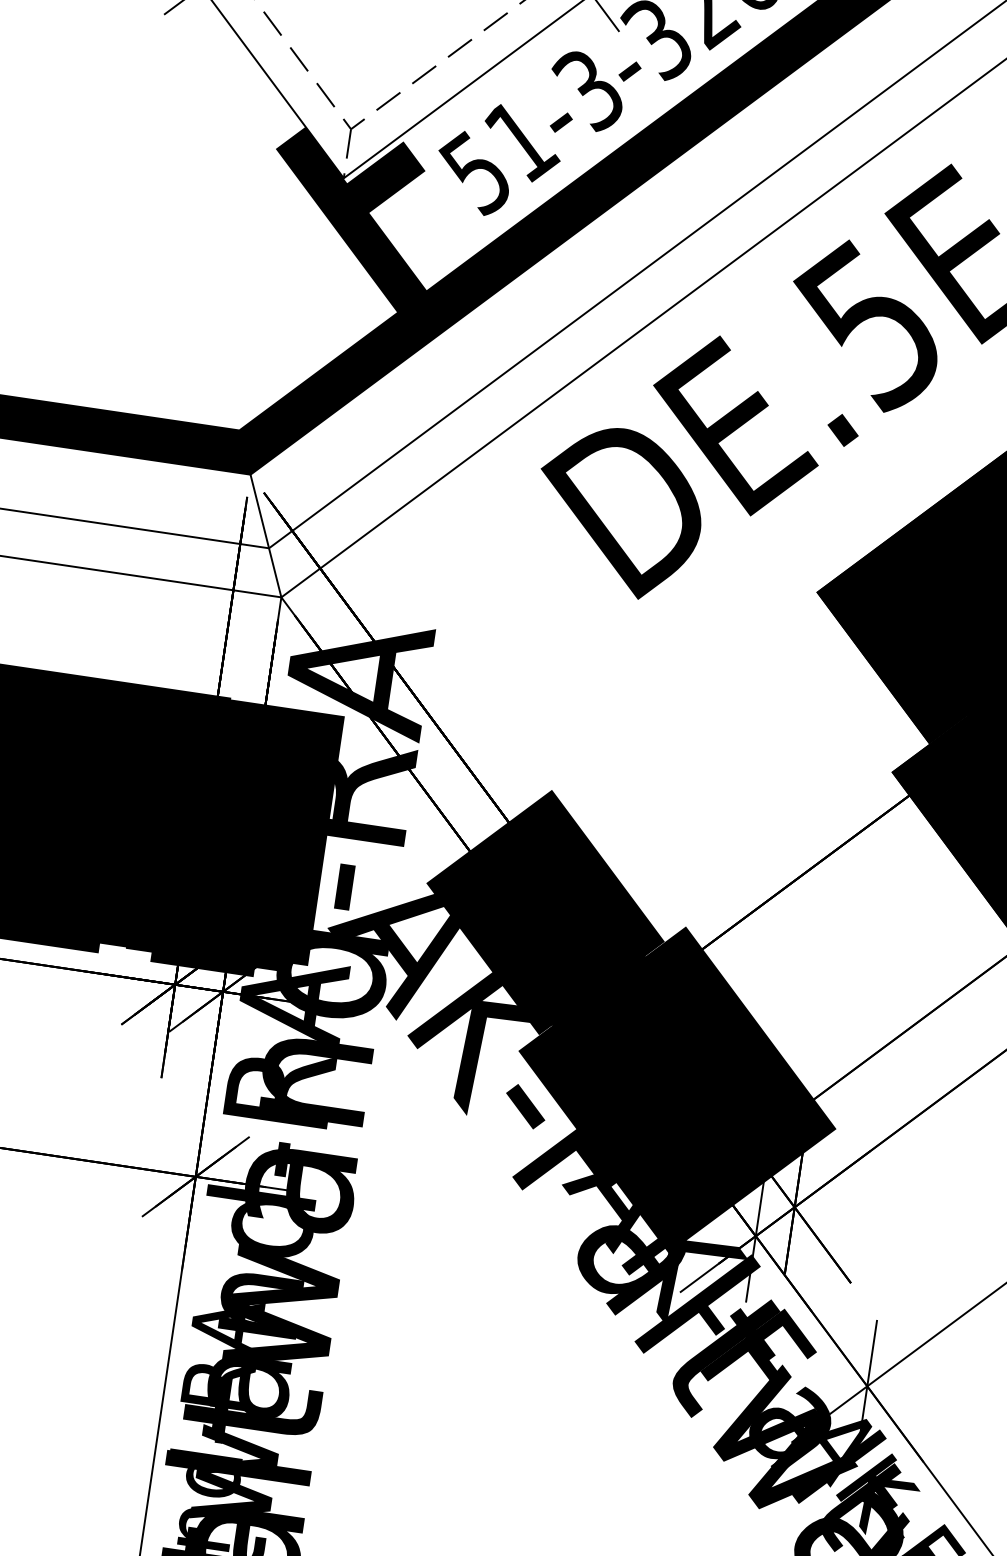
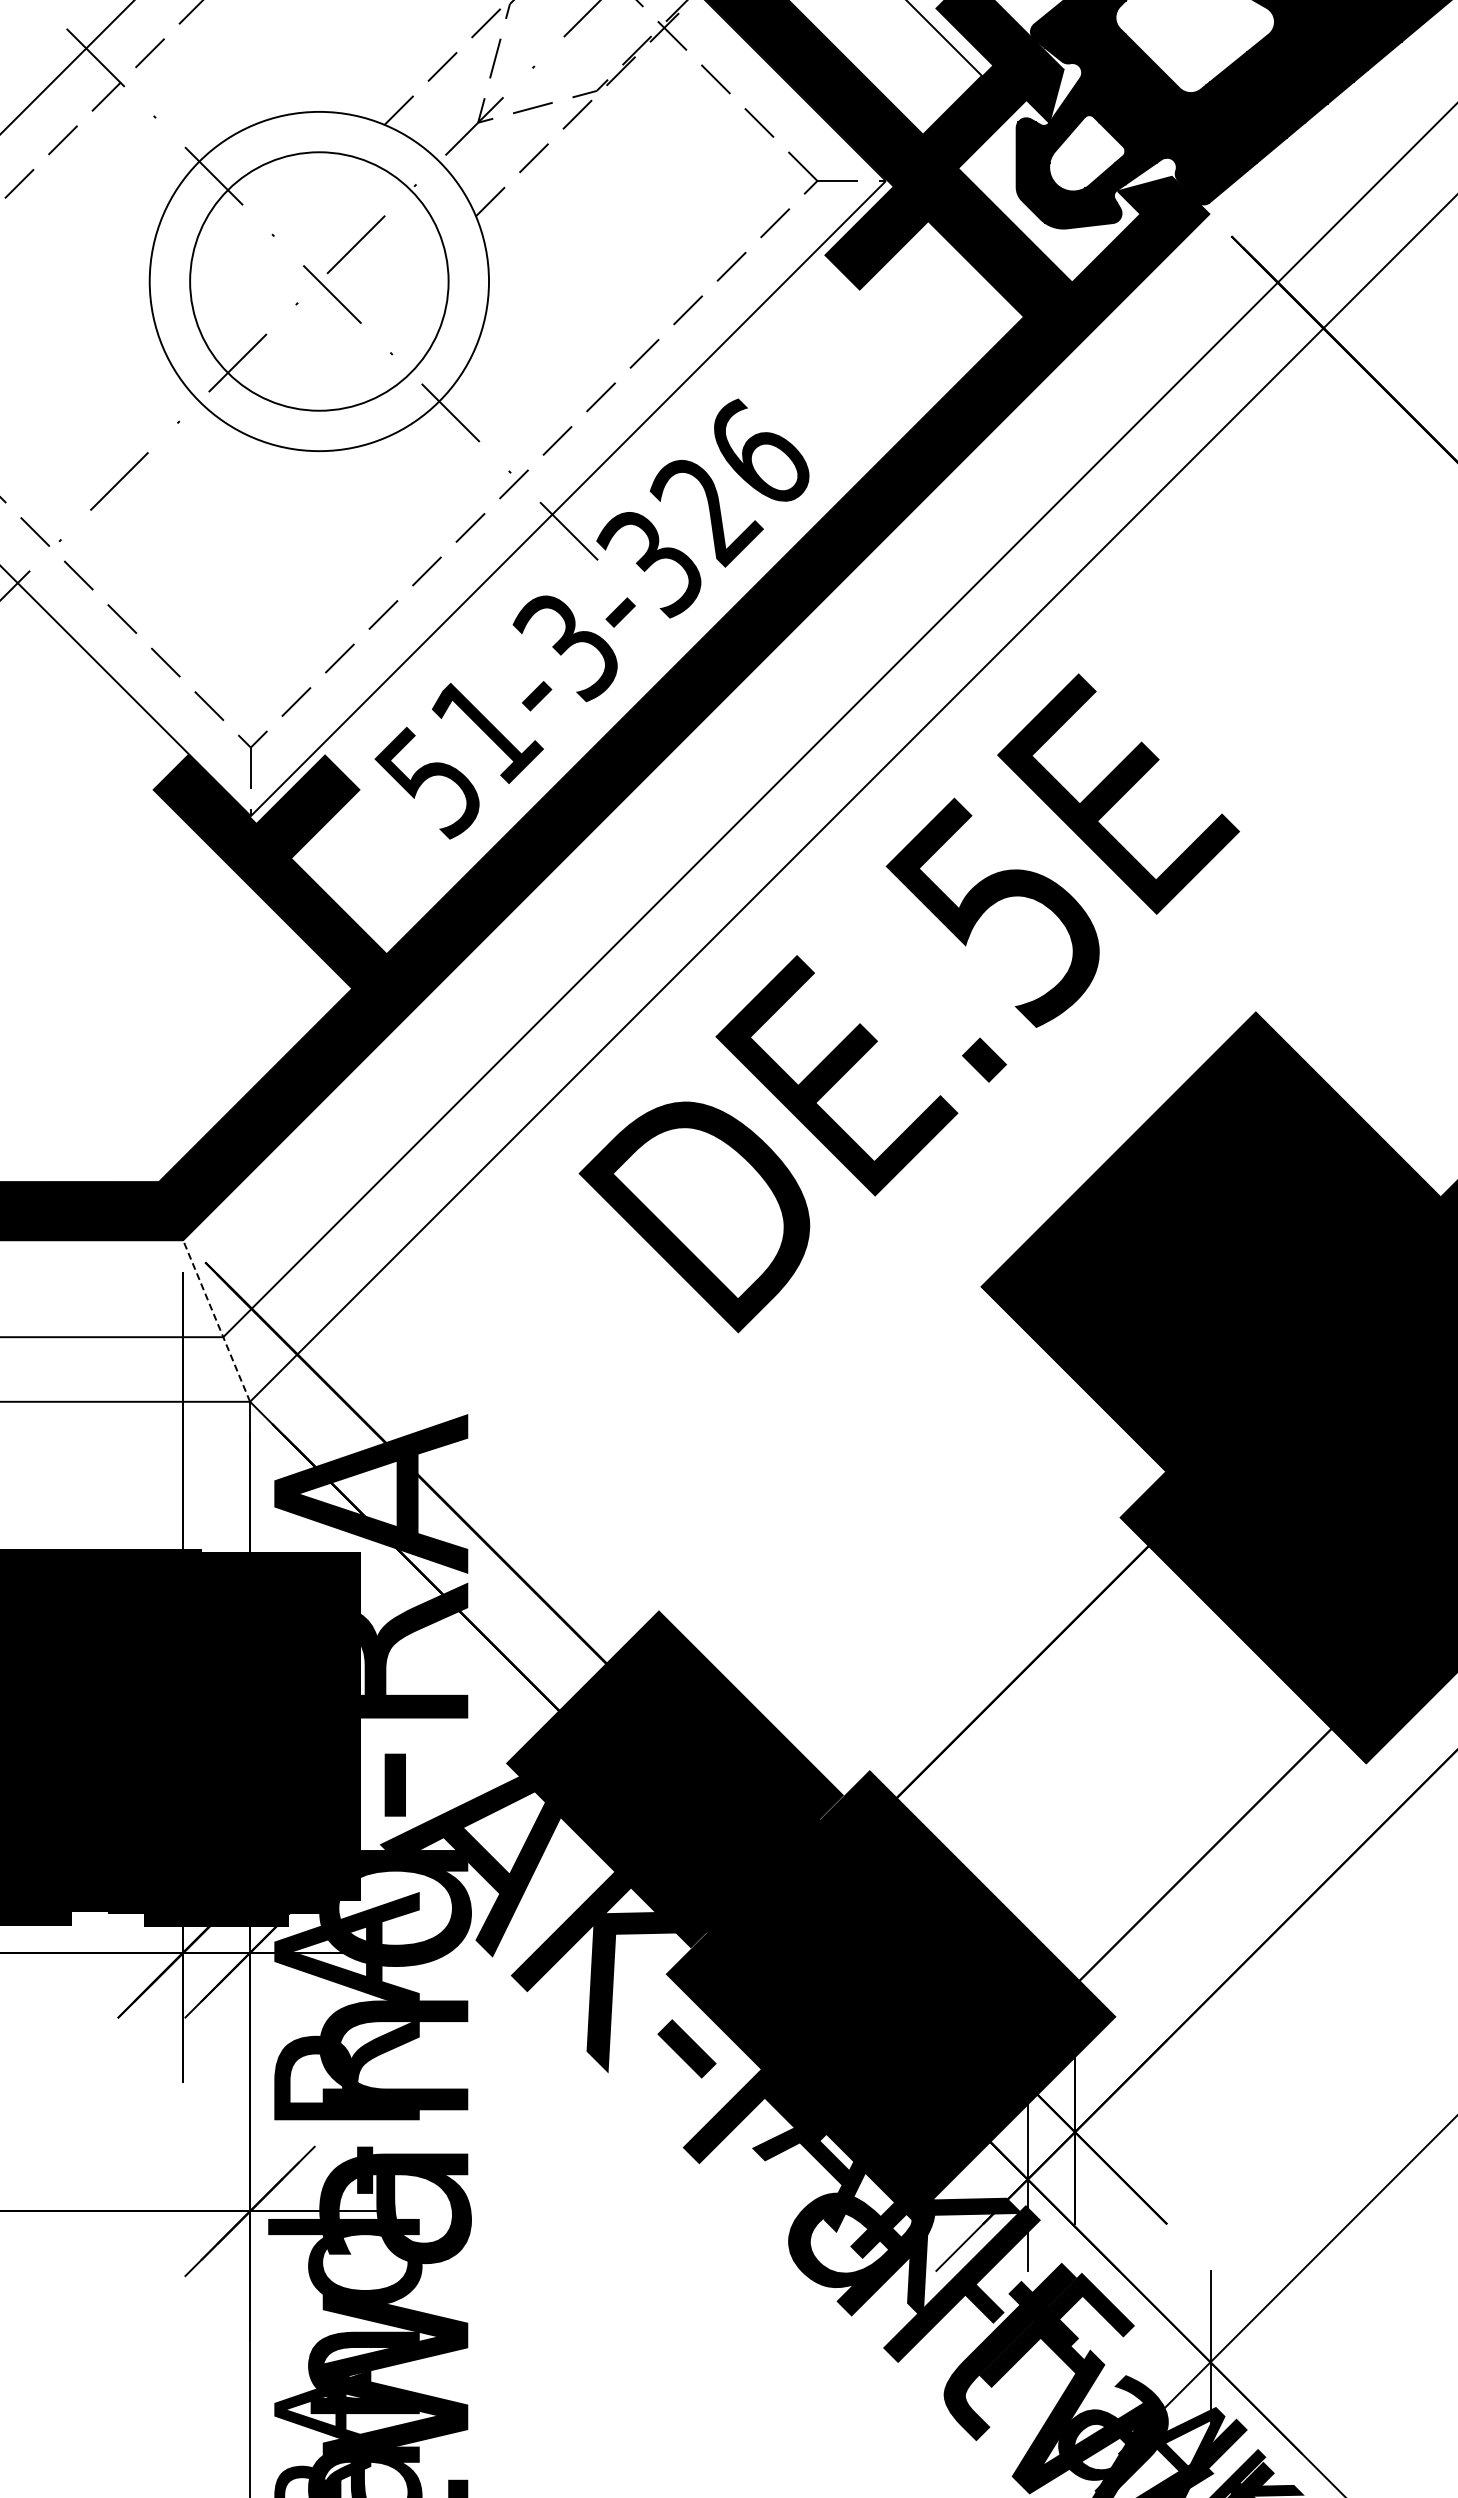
line: (265, 535) -> (216, 1320), solid -> dashed

